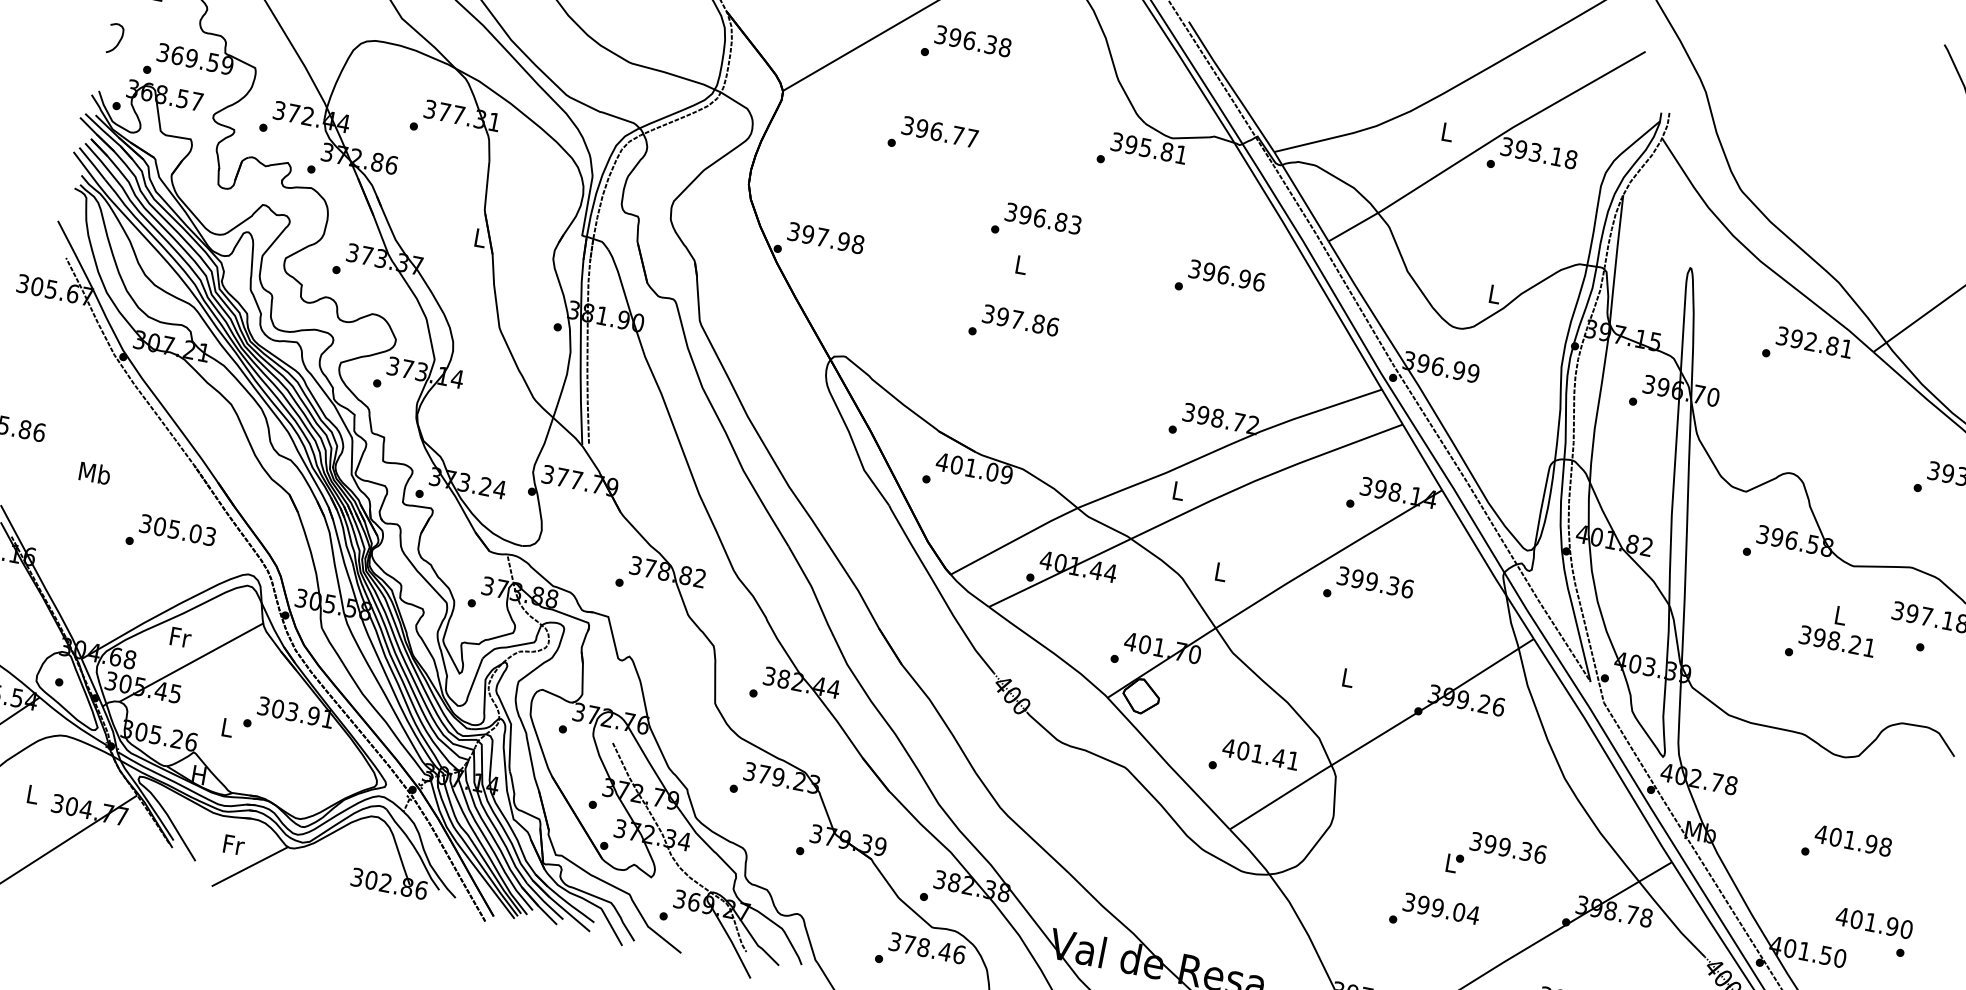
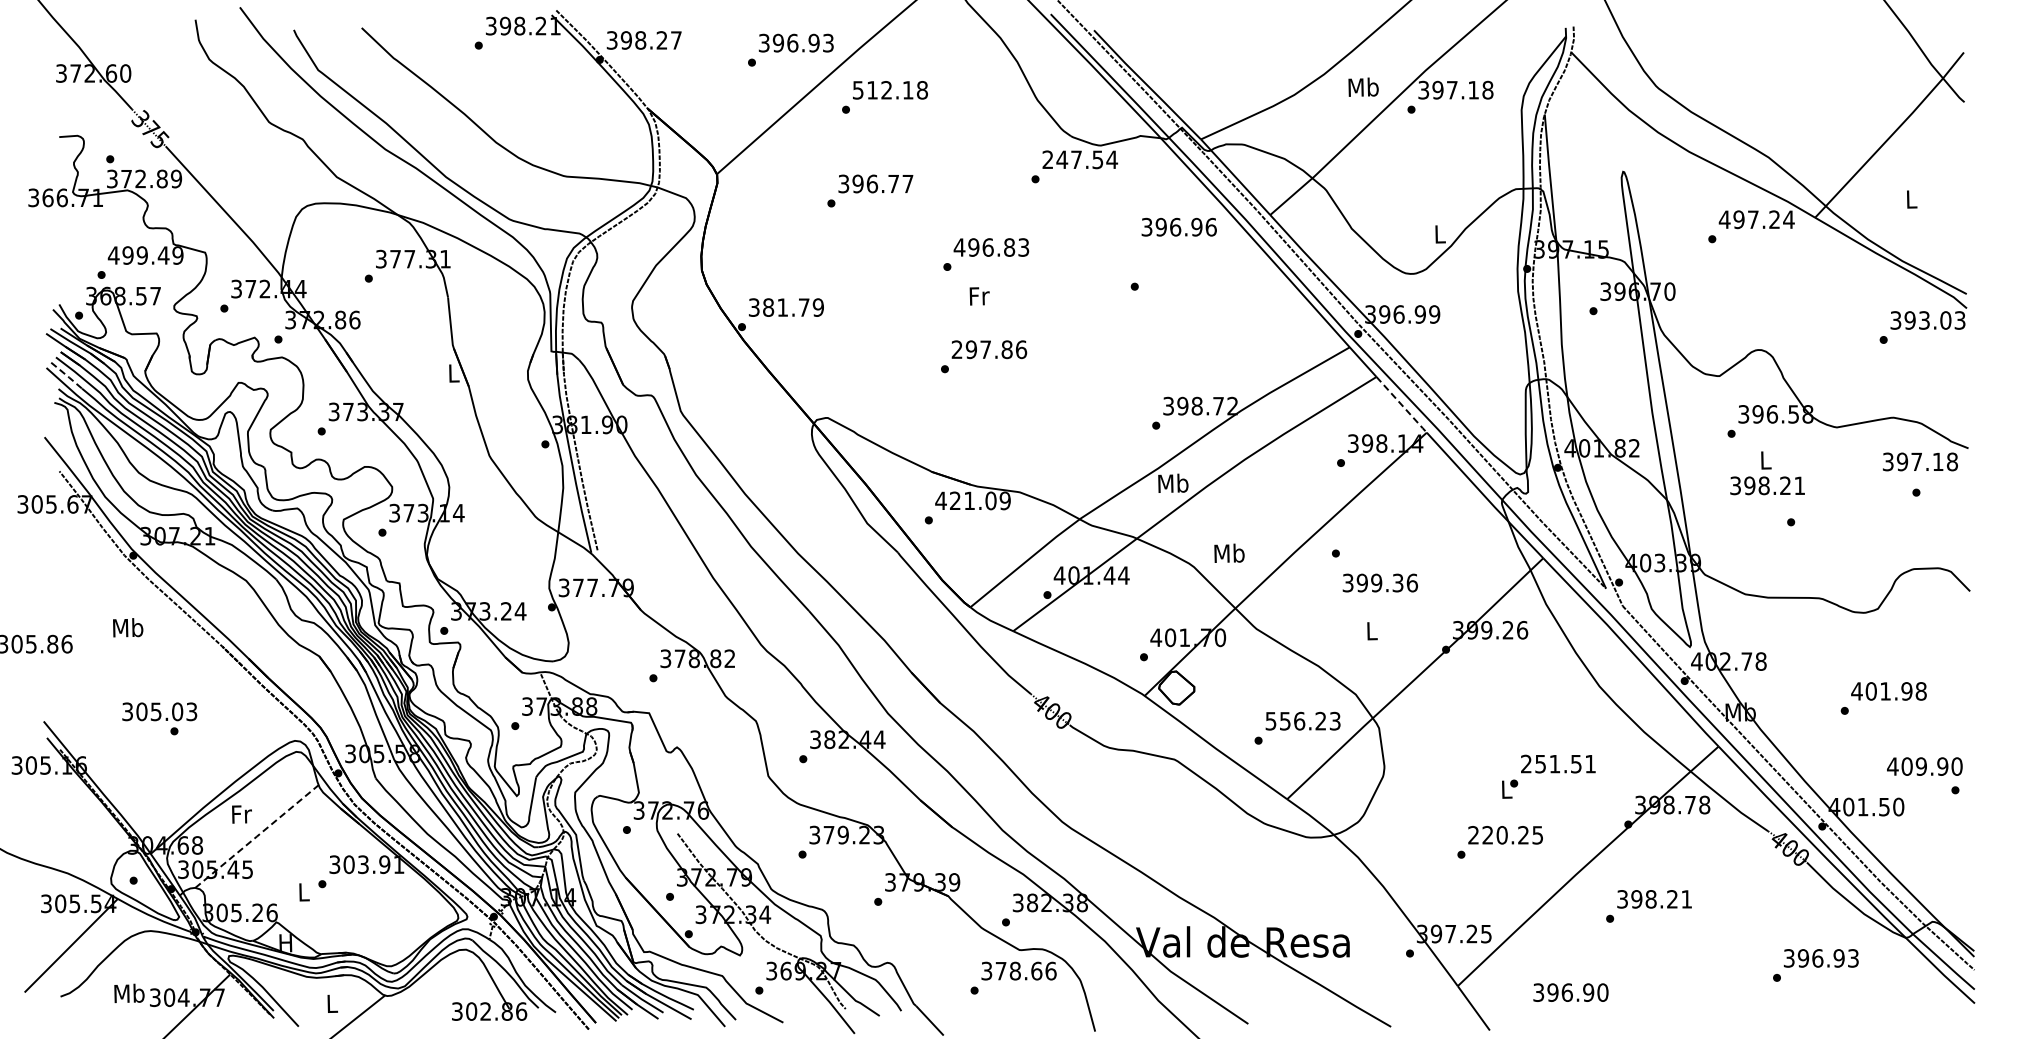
curve: (119, 38) -> (69, 250), removed
text: (966, 40) -> (883, 90), 396.38 -> 512.18
text: (187, 57) -> (138, 255), 369.59 -> 499.49
text: (1447, 131) -> (1363, 86), L -> Mb
text: (1149, 148) -> (1080, 159), 395.81 -> 247.54
text: (1535, 151) -> (1452, 89), 393.18 -> 397.18
line: (92, 164) -> (67, 376), solid -> dashed
text: (1011, 212) -> (959, 247), 396.83 -> 496.83
text: (833, 239) -> (793, 307), 397.98 -> 381.79
text: (1021, 265) -> (979, 296), L -> Fr
text: (1226, 274) -> (1178, 226), moved
text: (987, 313) -> (956, 349), 397.86 -> 297.86
text: (1814, 342) -> (1756, 219), 392.81 -> 497.24
line: (1423, 458) -> (1402, 405), solid -> dashed
text: (956, 464) -> (954, 500), 401.09 -> 421.09
text: (95, 473) -> (128, 627), moved
text: (1178, 489) -> (1173, 482), L -> Mb
text: (177, 529) -> (159, 711), moved
text: (1220, 571) -> (1229, 552), L -> Mb
text: (1374, 581) -> (1379, 582), moved
text: (1839, 629) -> (1767, 473), moved
line: (191, 662) -> (257, 836), solid -> dashed
text: (1260, 753) -> (1302, 720), 401.41 -> 556.23
text: (32, 794) -> (129, 993), L -> Mb
text: (233, 844) -> (332, 1003), Fr -> L
text: (1508, 847) -> (1558, 763), 399.36 -> 251.51
text: (1441, 908) -> (1505, 835), 399.04 -> 220.25
text: (1870, 922) -> (1920, 766), 401.90 -> 409.90
text: (944, 951) -> (1036, 970), 378.46 -> 378.66

